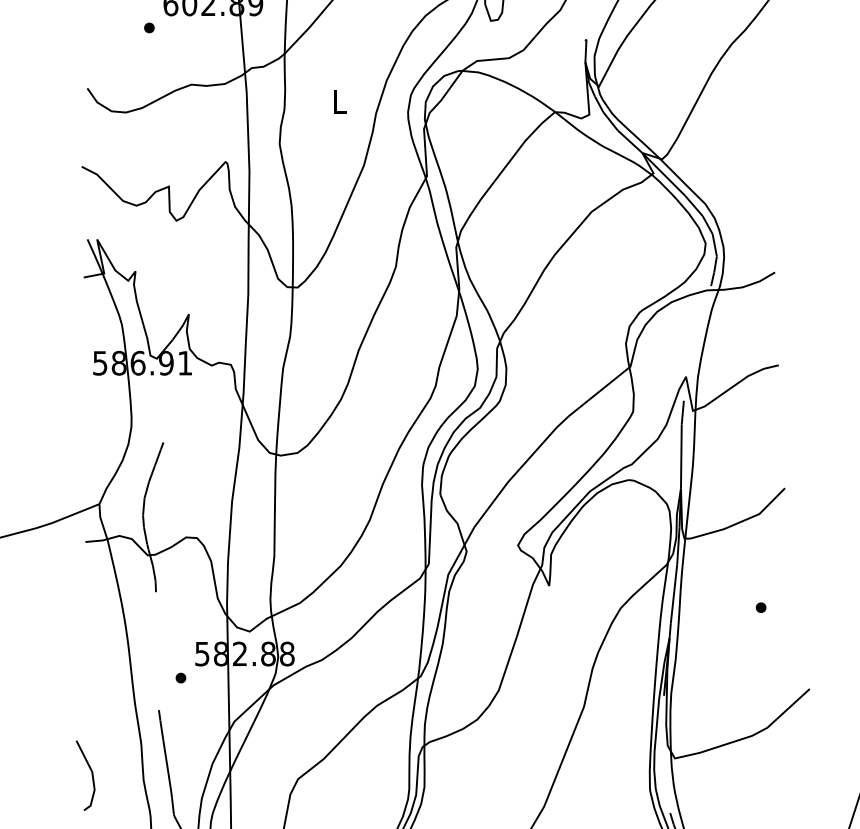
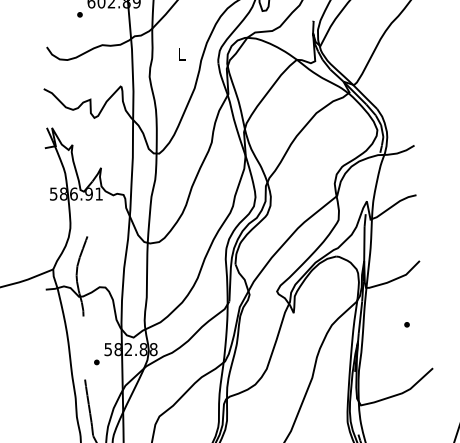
line: (90, 775) -> (48, 414), removed

